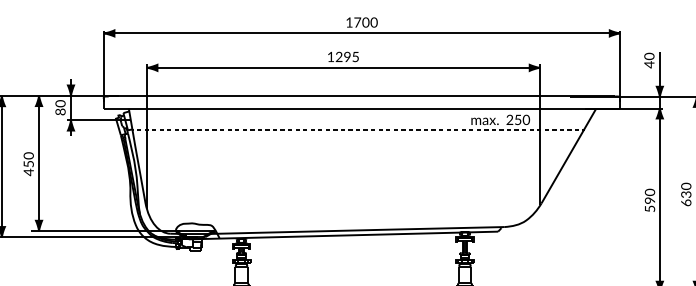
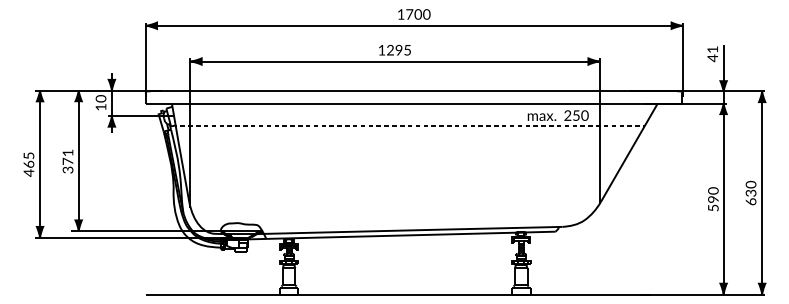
text: (649, 56) -> (712, 49), 40 -> 41
text: (60, 111) -> (100, 106), 80 -> 10
text: (28, 164) -> (67, 161), 450 -> 371

